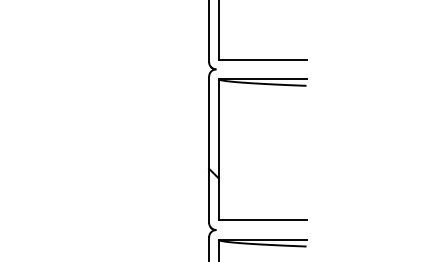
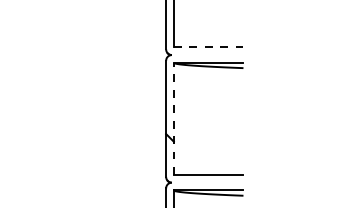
line: (262, 59) -> (208, 47), solid -> dashed
line: (218, 149) -> (173, 118), solid -> dashed

